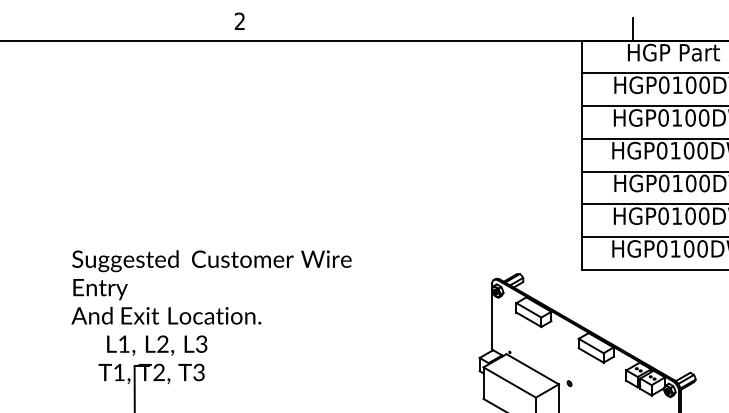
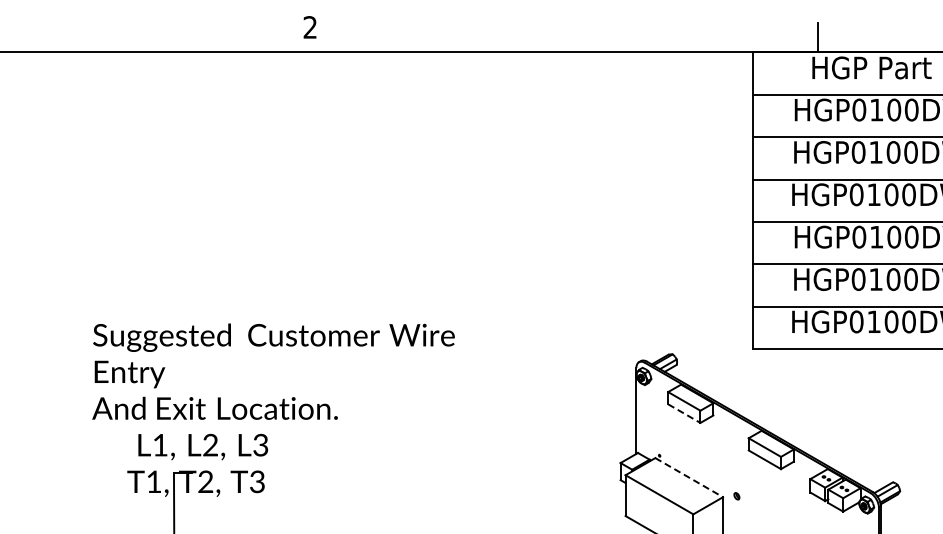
line: (529, 319) -> (684, 413), solid -> dashed
line: (532, 369) -> (689, 477), solid -> dashed

